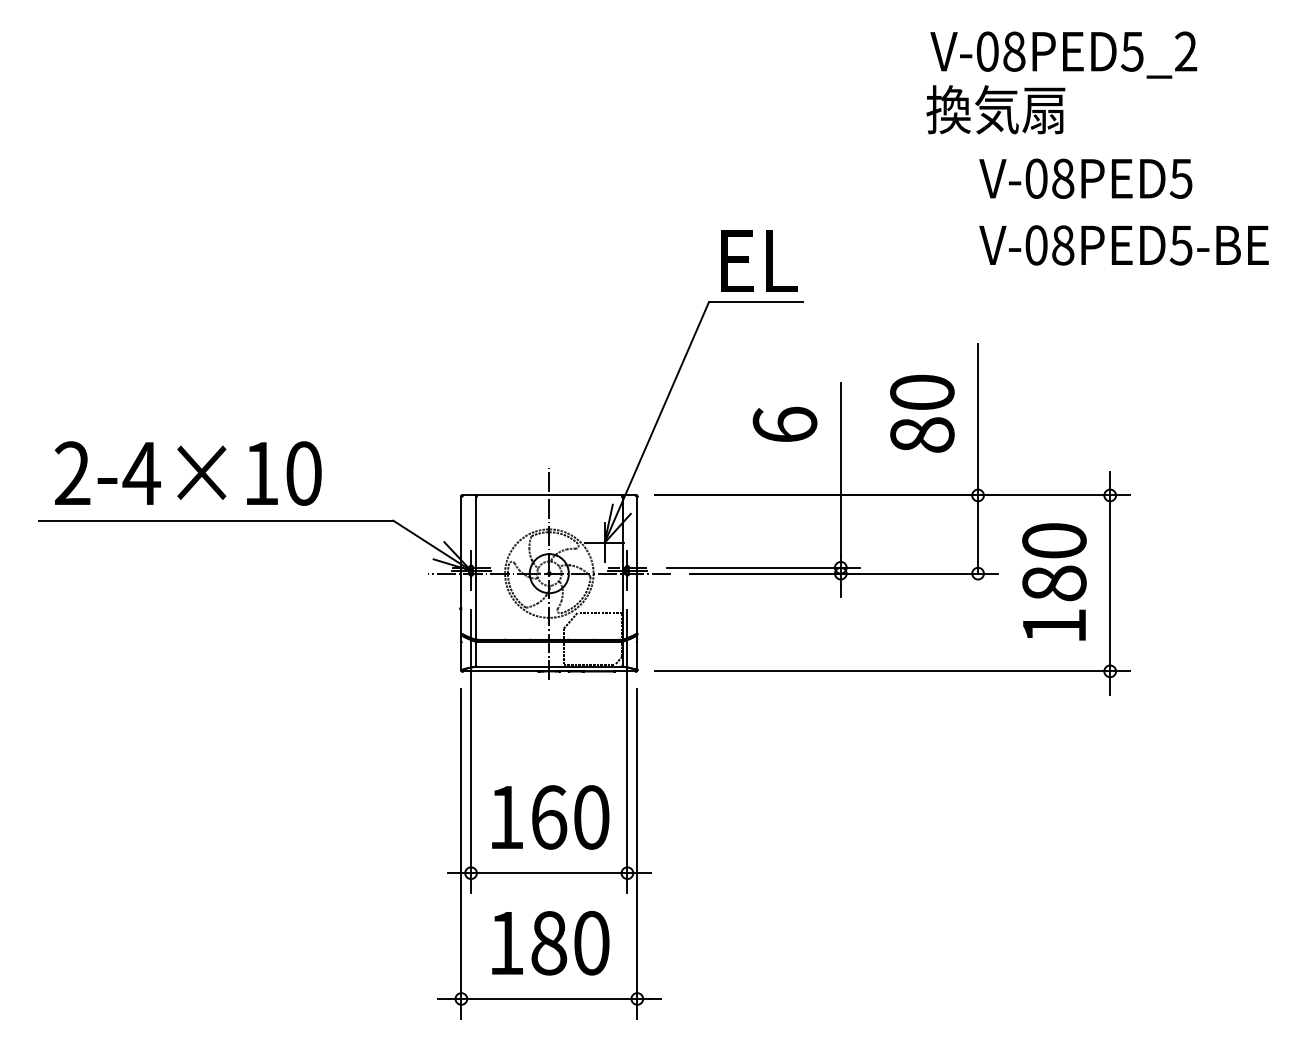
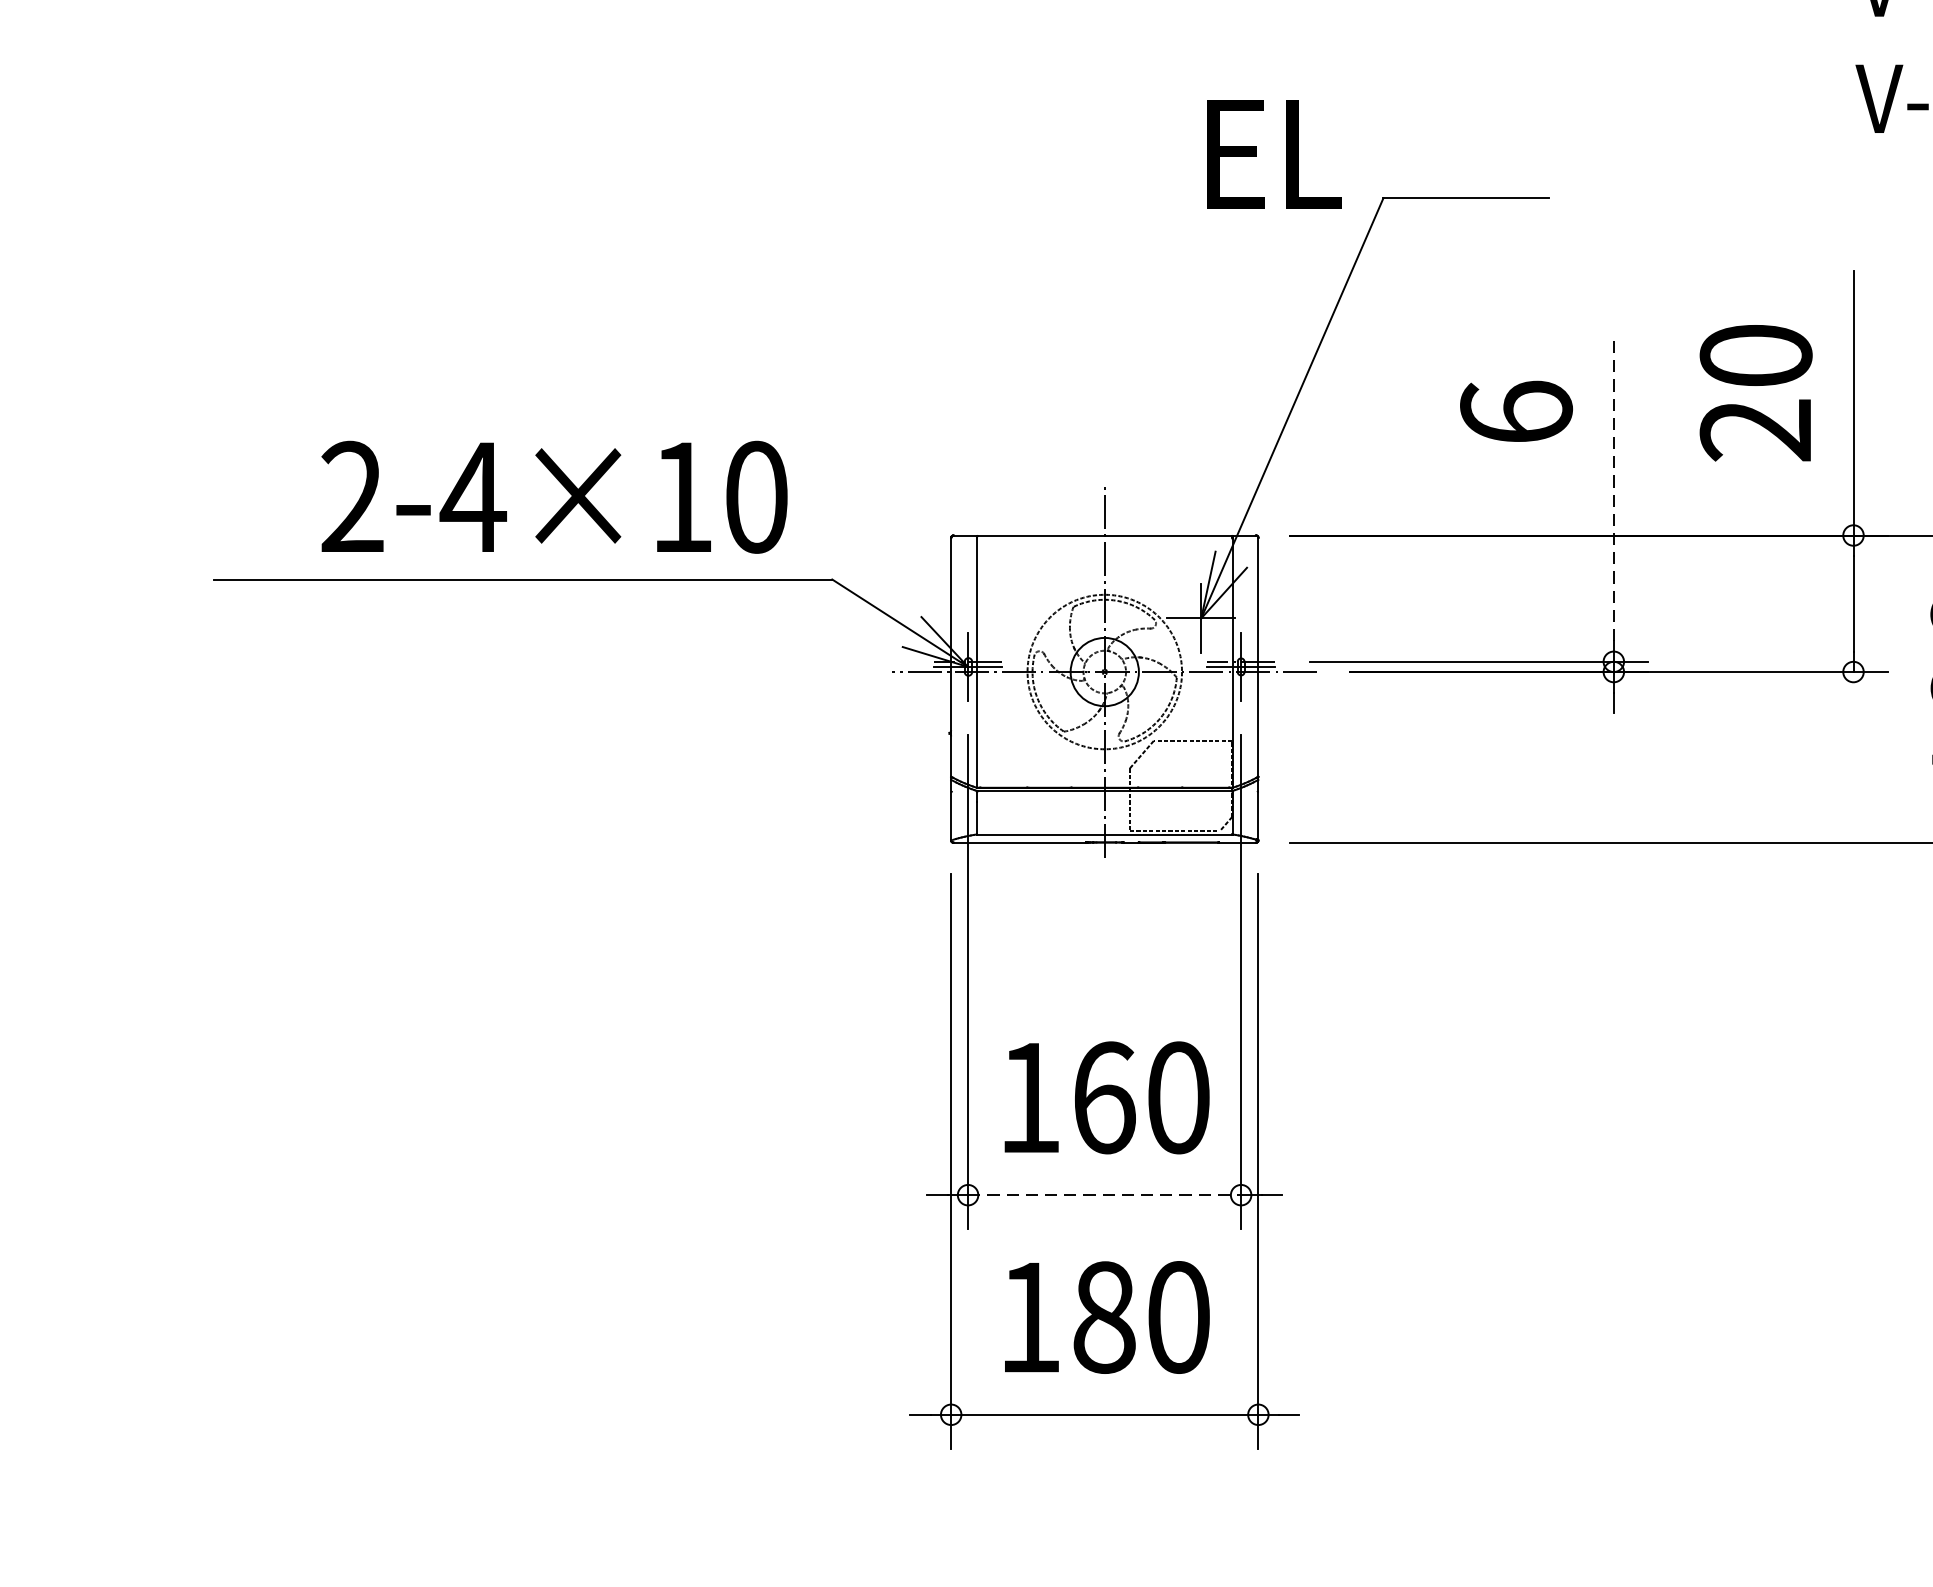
text: (759, 260) -> (1274, 153), moved
text: (922, 434) -> (1756, 429), 80 -> 20
line: (840, 469) -> (1613, 490), solid -> dashed
text: (187, 473) -> (553, 497), moved
line: (549, 873) -> (1105, 1195), solid -> dashed

